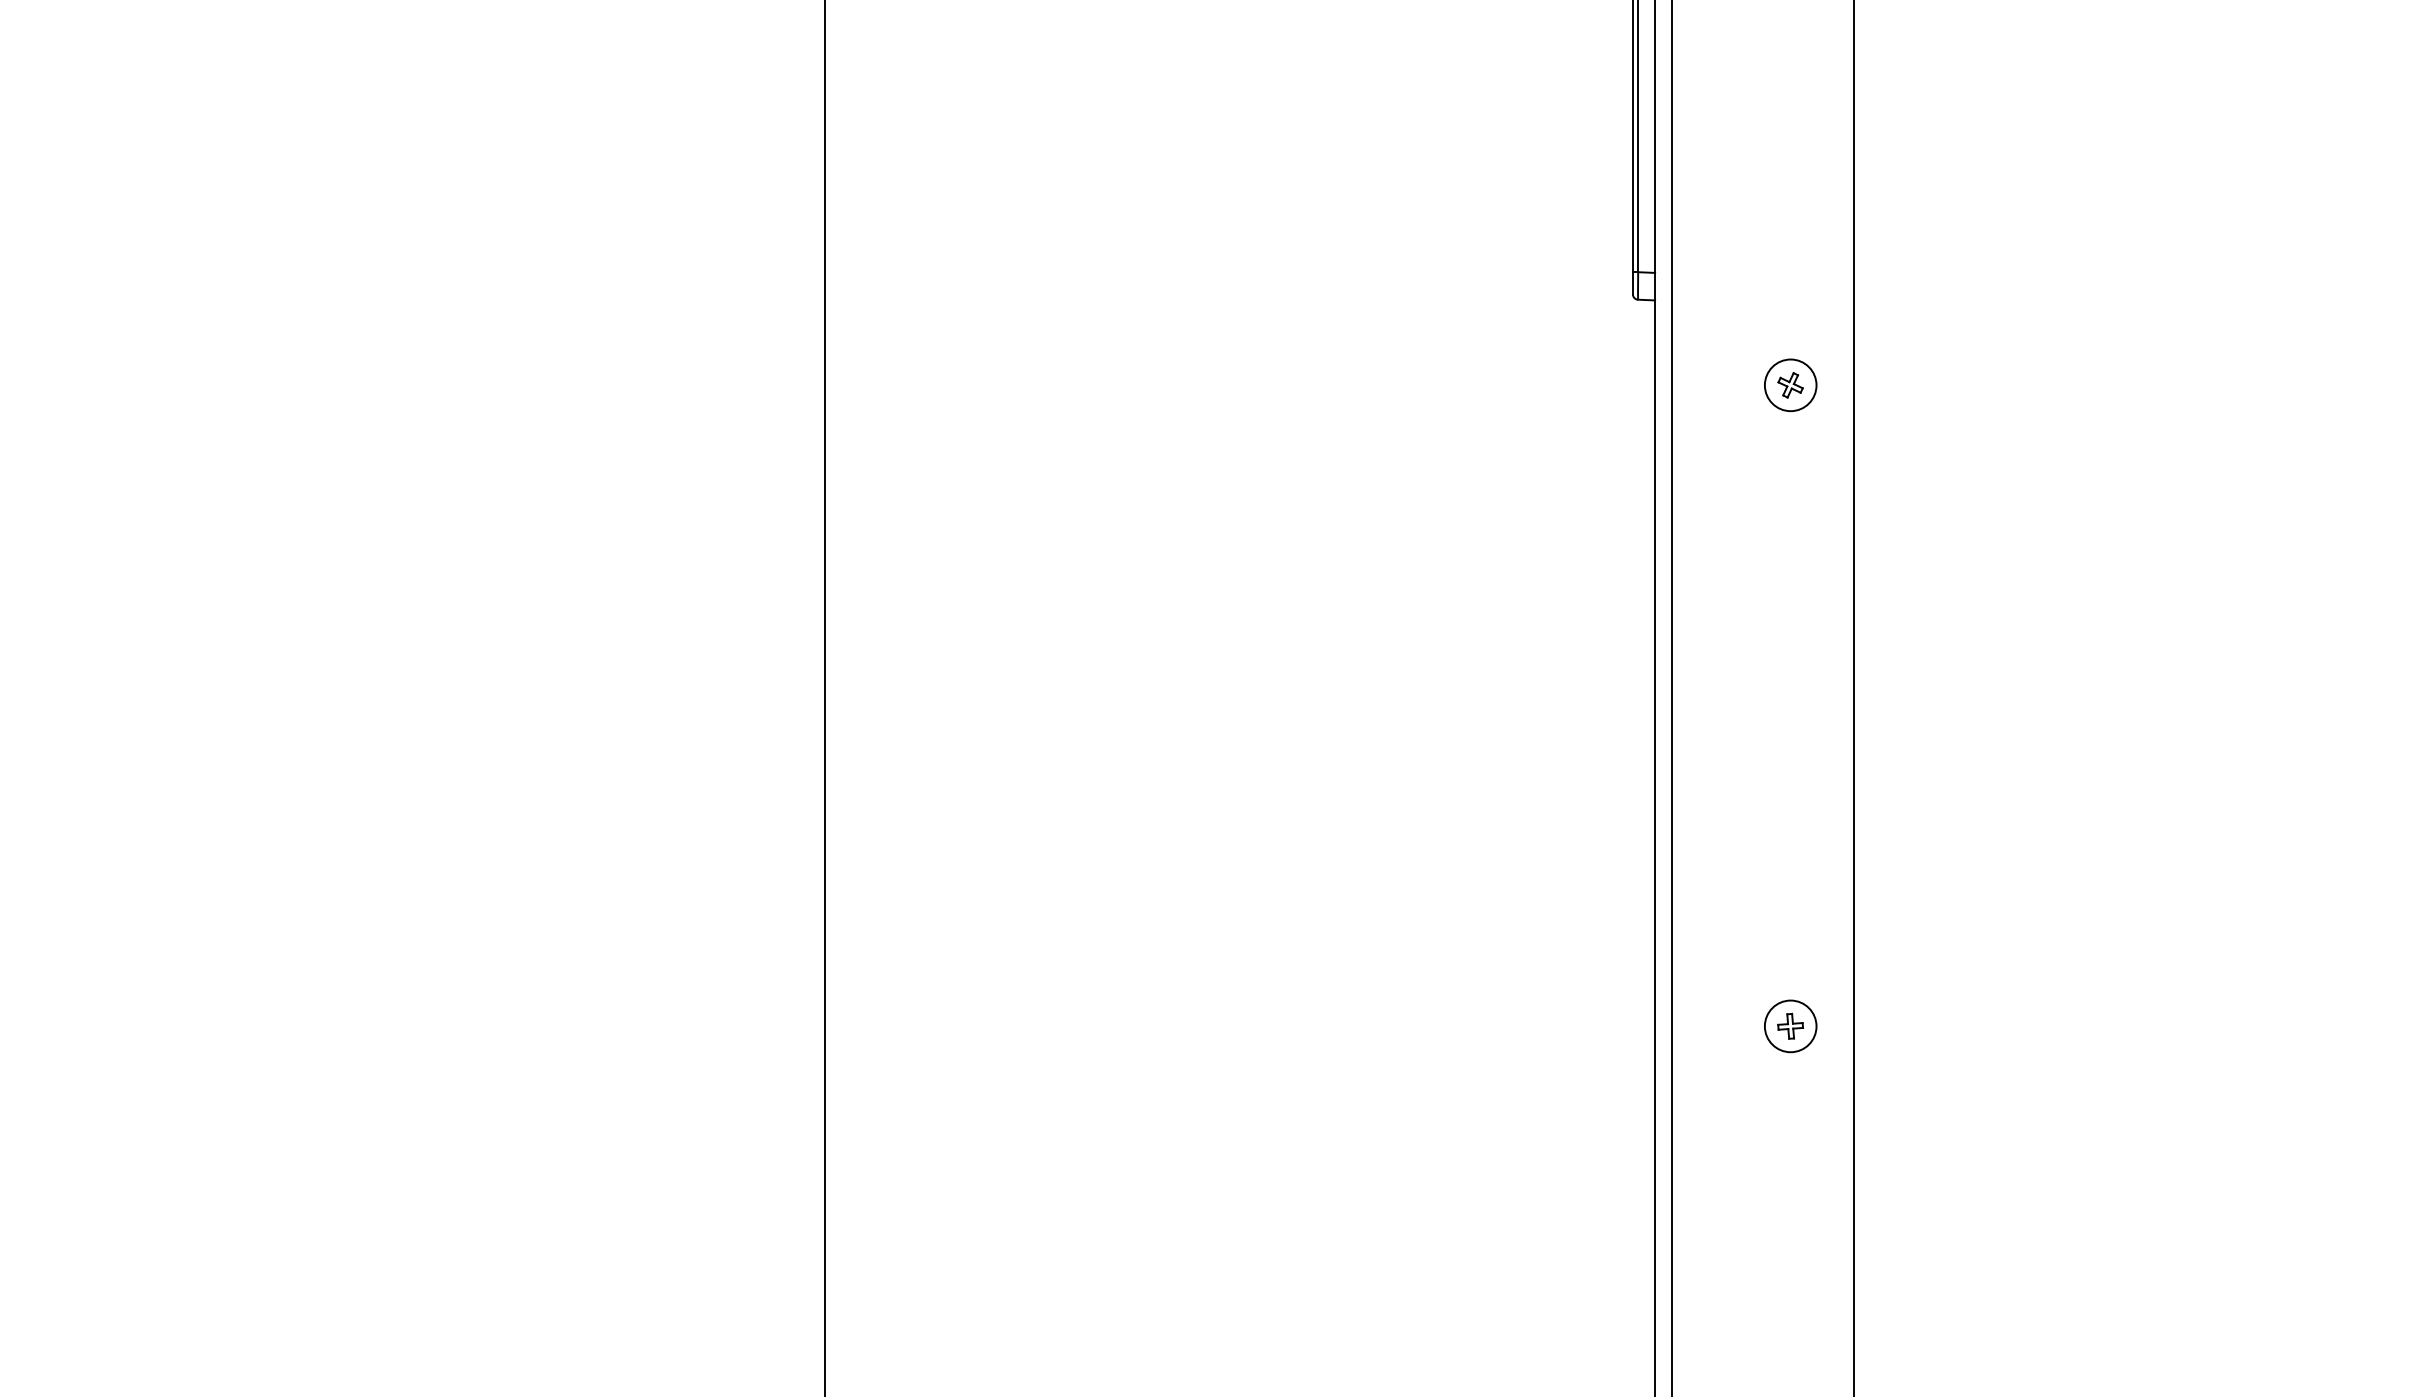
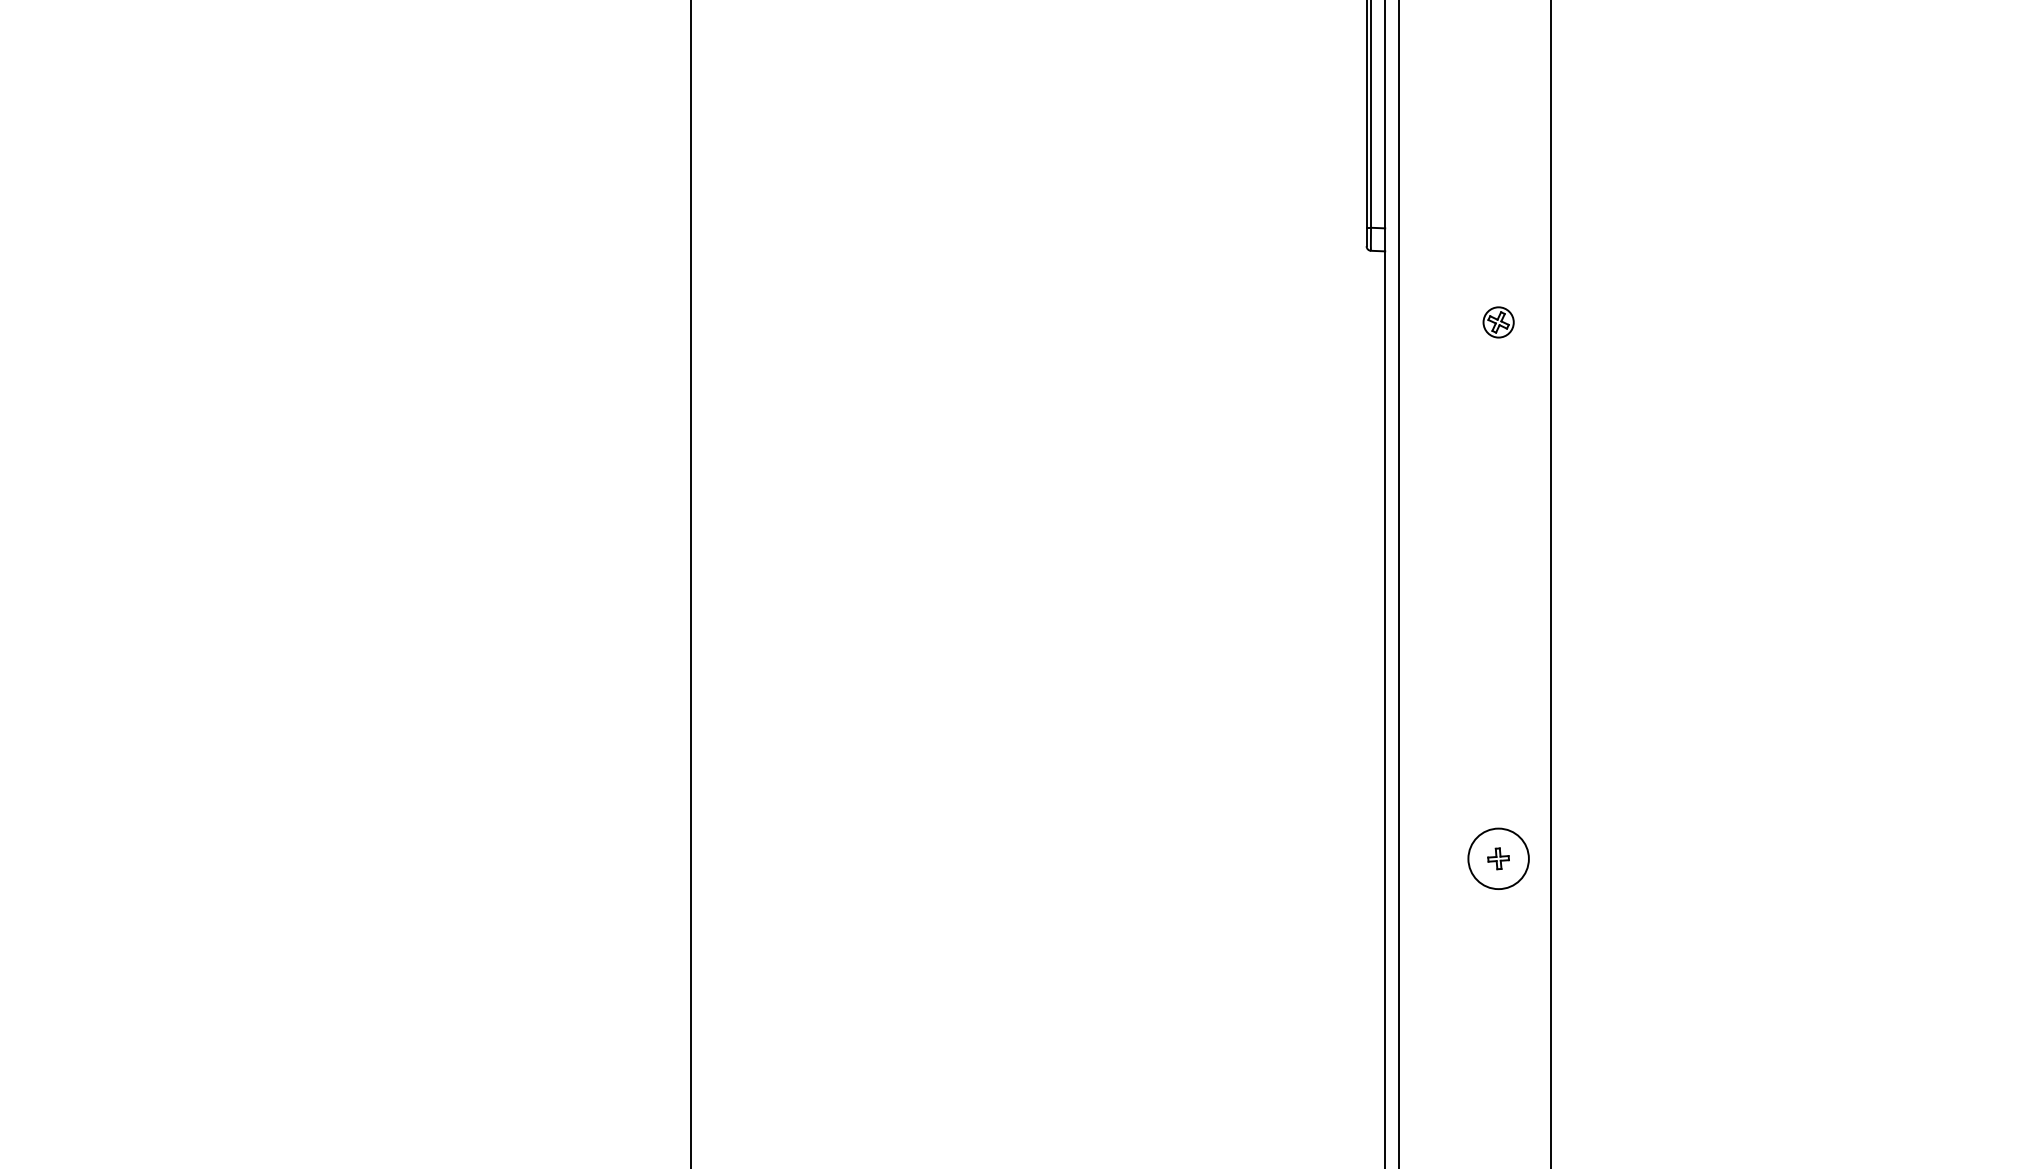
circle: (1790, 385) -> (1498, 322), size x0.7
circle: (1790, 1026) -> (1498, 858), size x1.4

